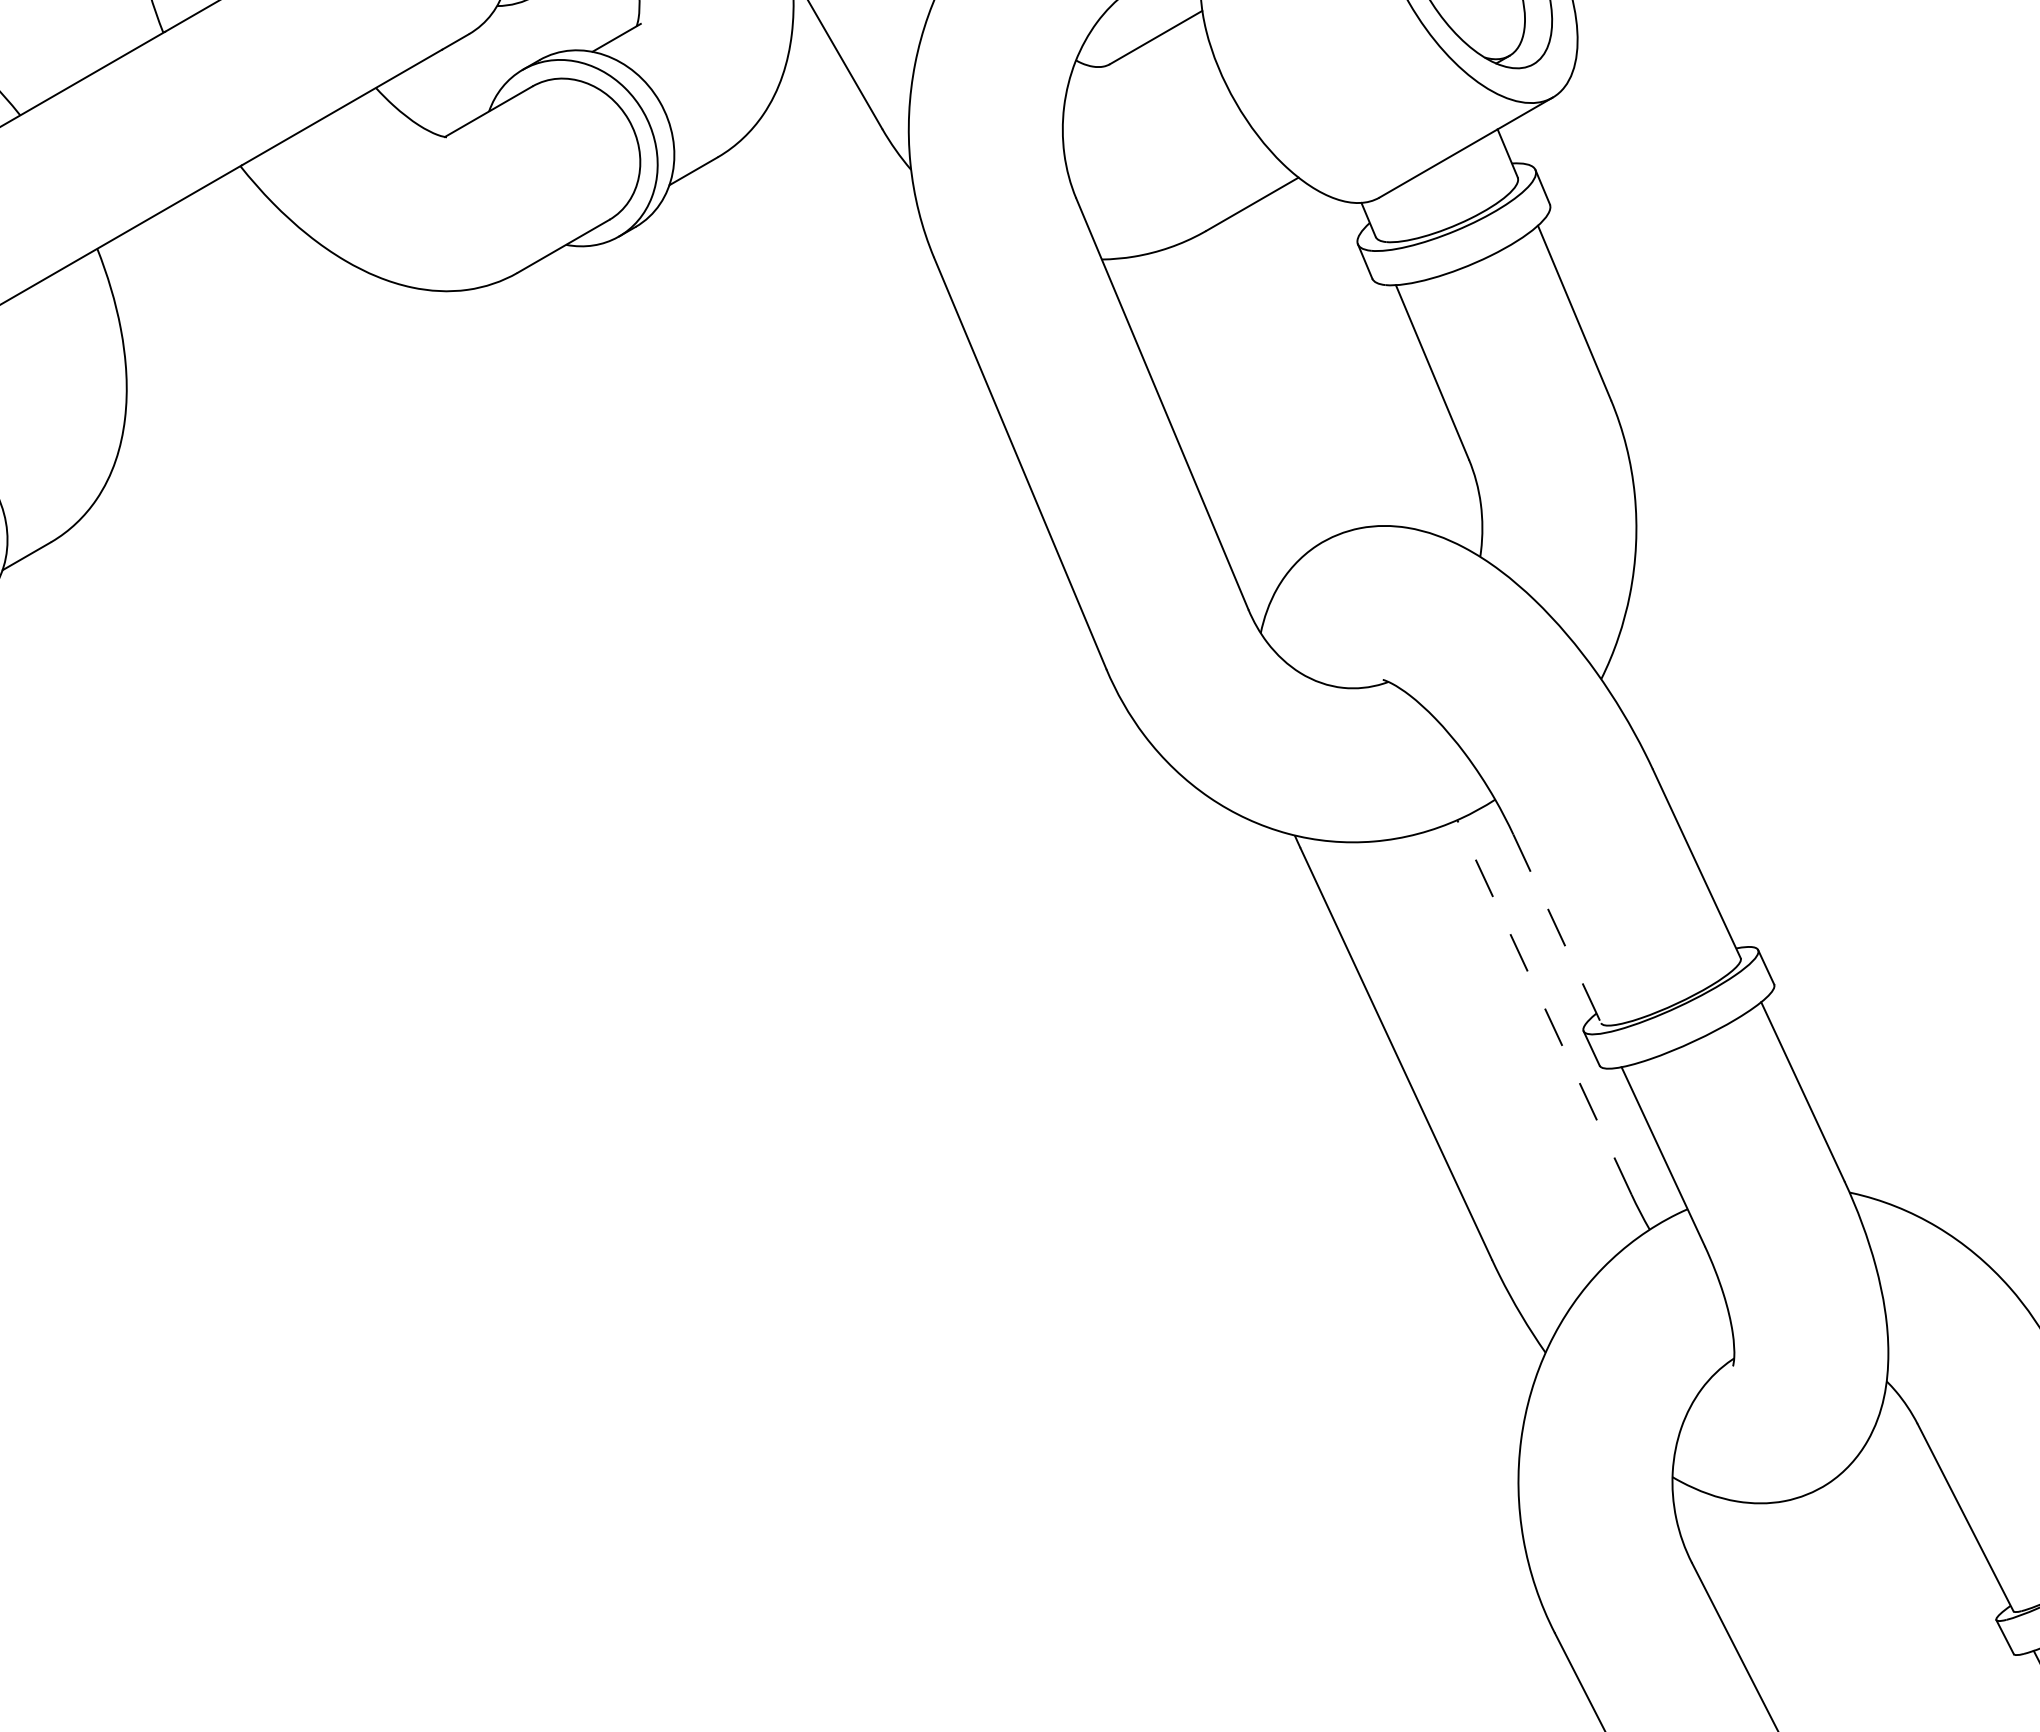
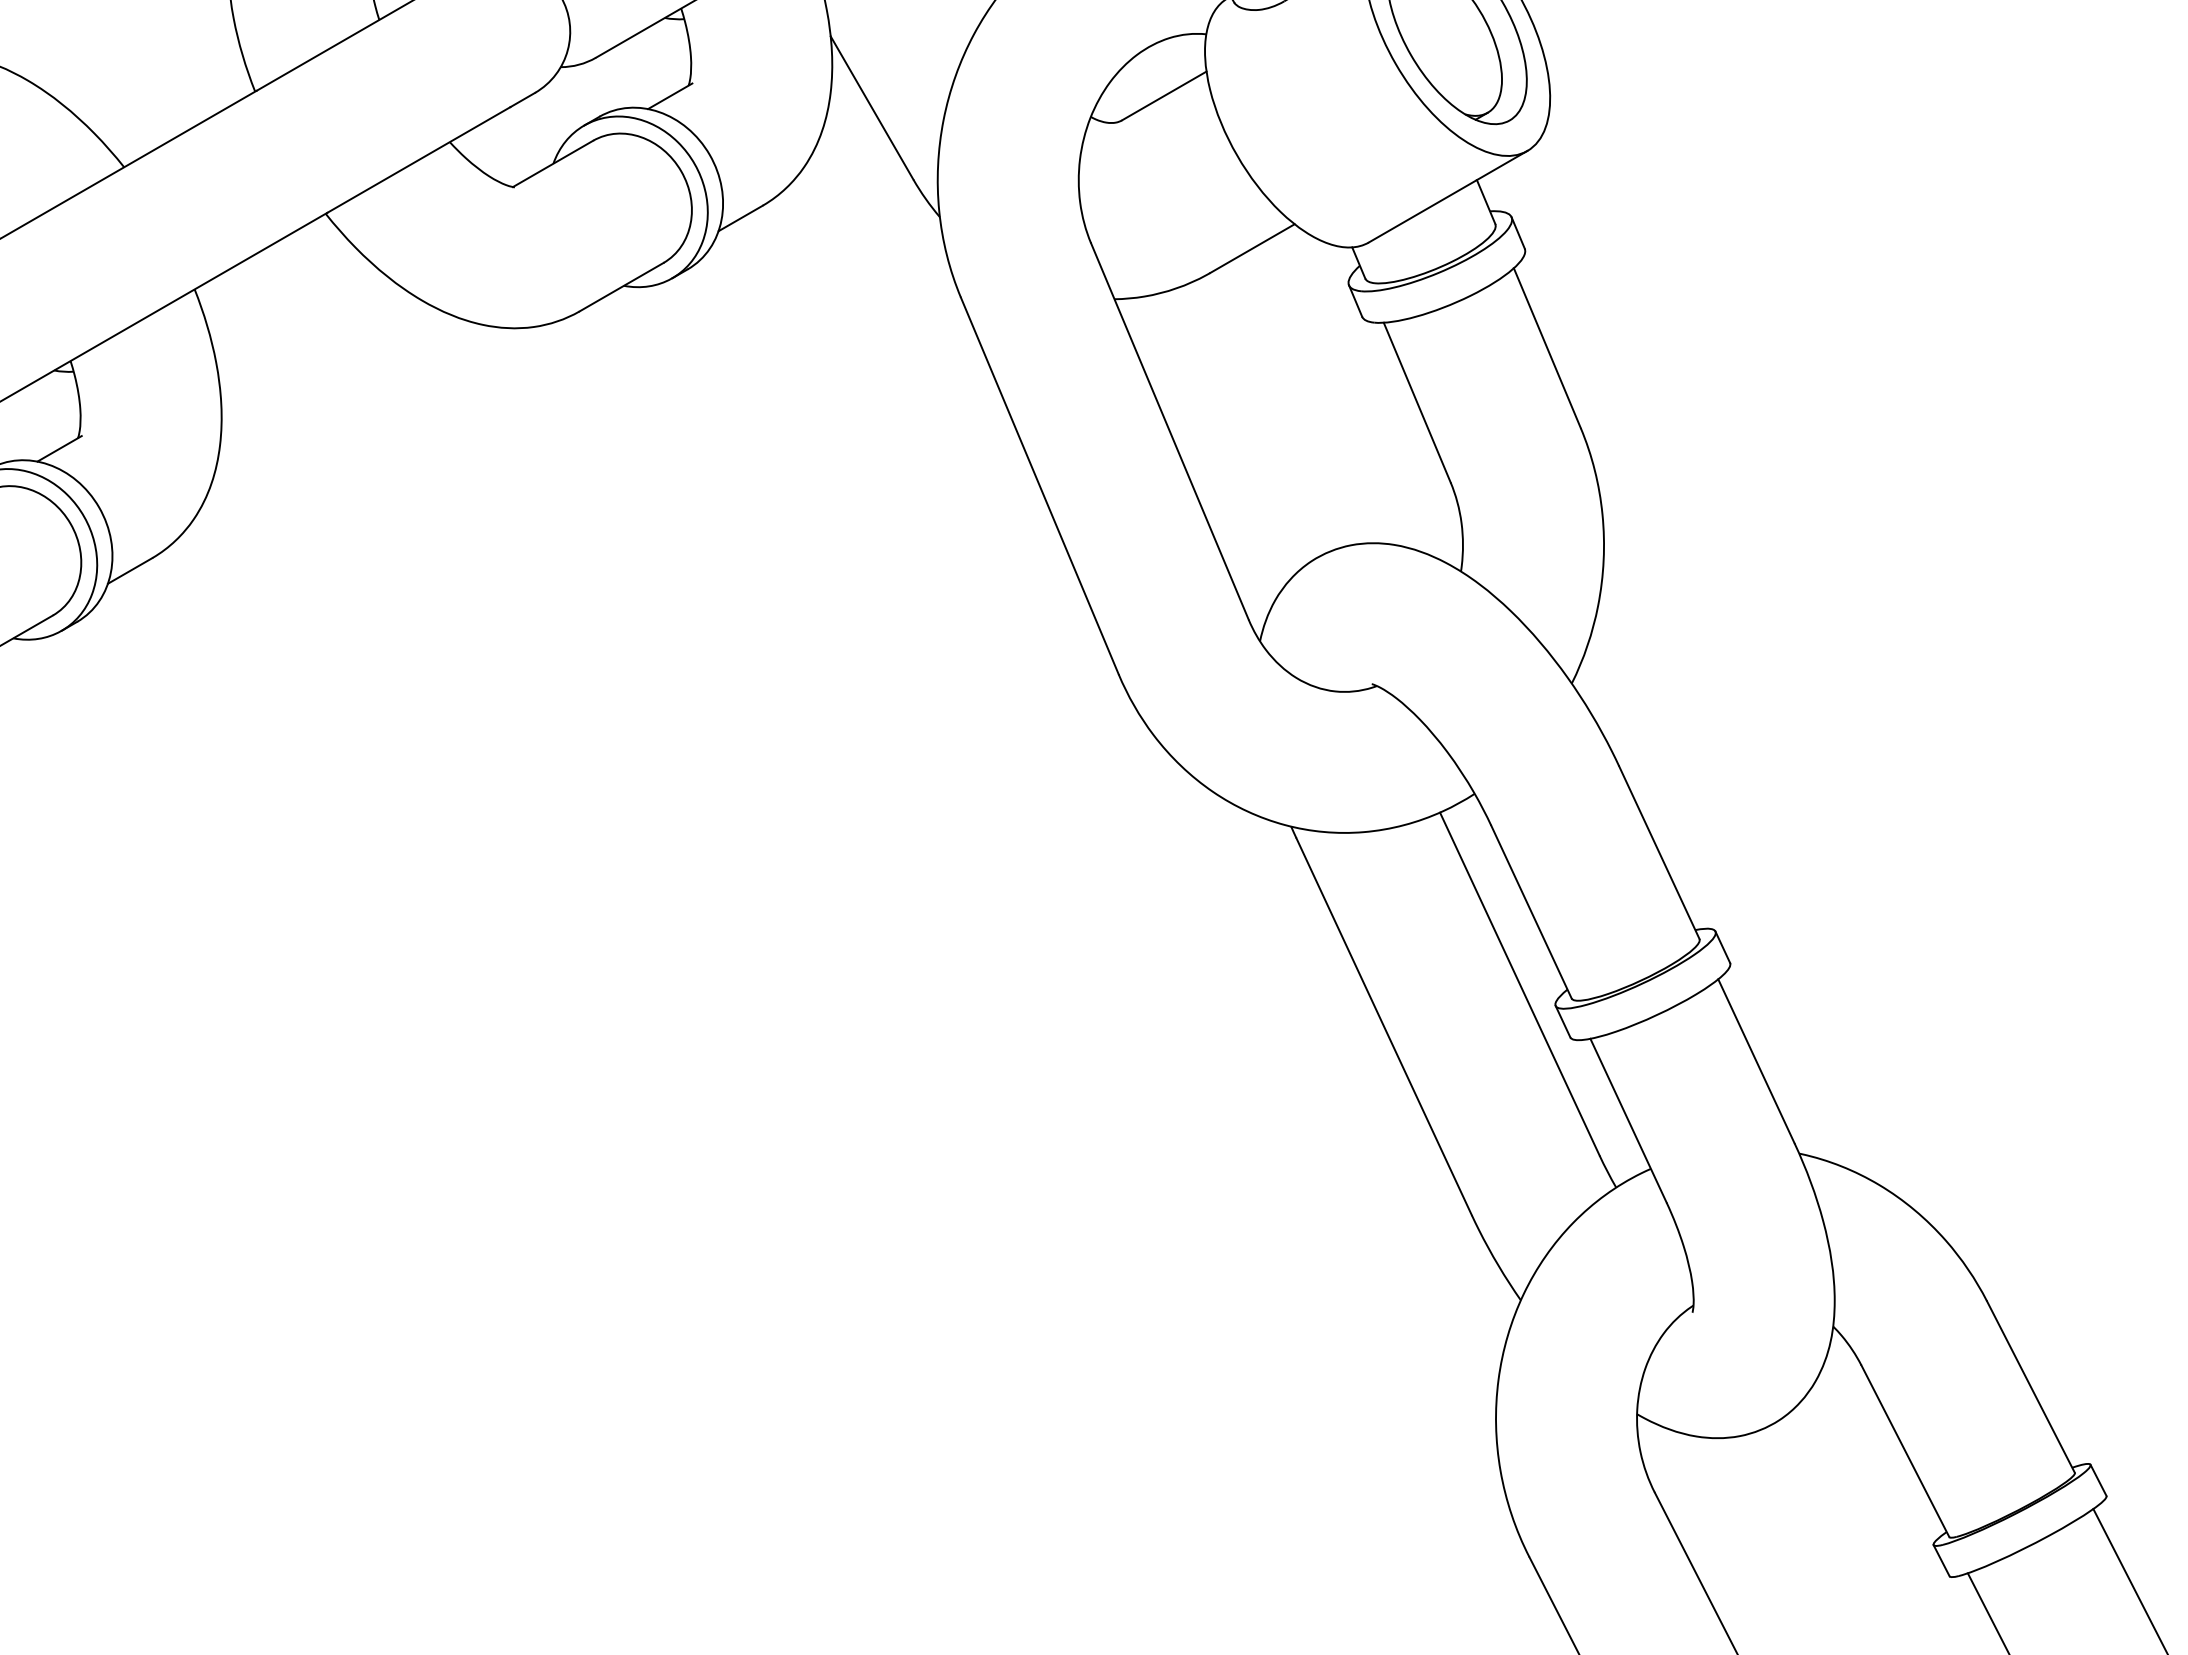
line: (1557, 929) -> (1531, 912), dashed -> solid
line: (1544, 1006) -> (1519, 983), dashed -> solid

